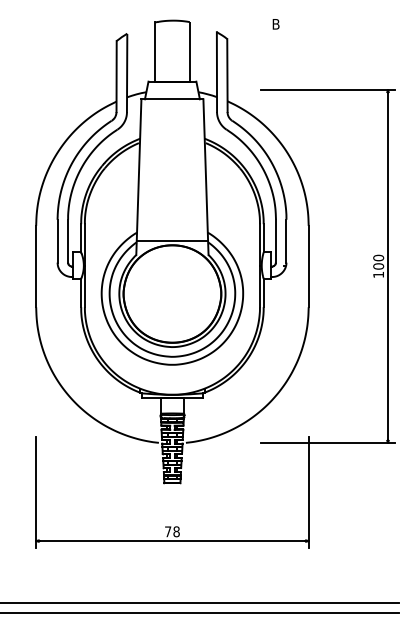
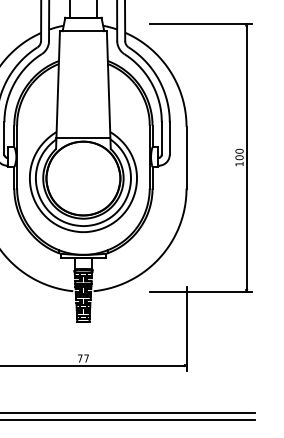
text: (176, 531) -> (86, 358), 78 -> 77

